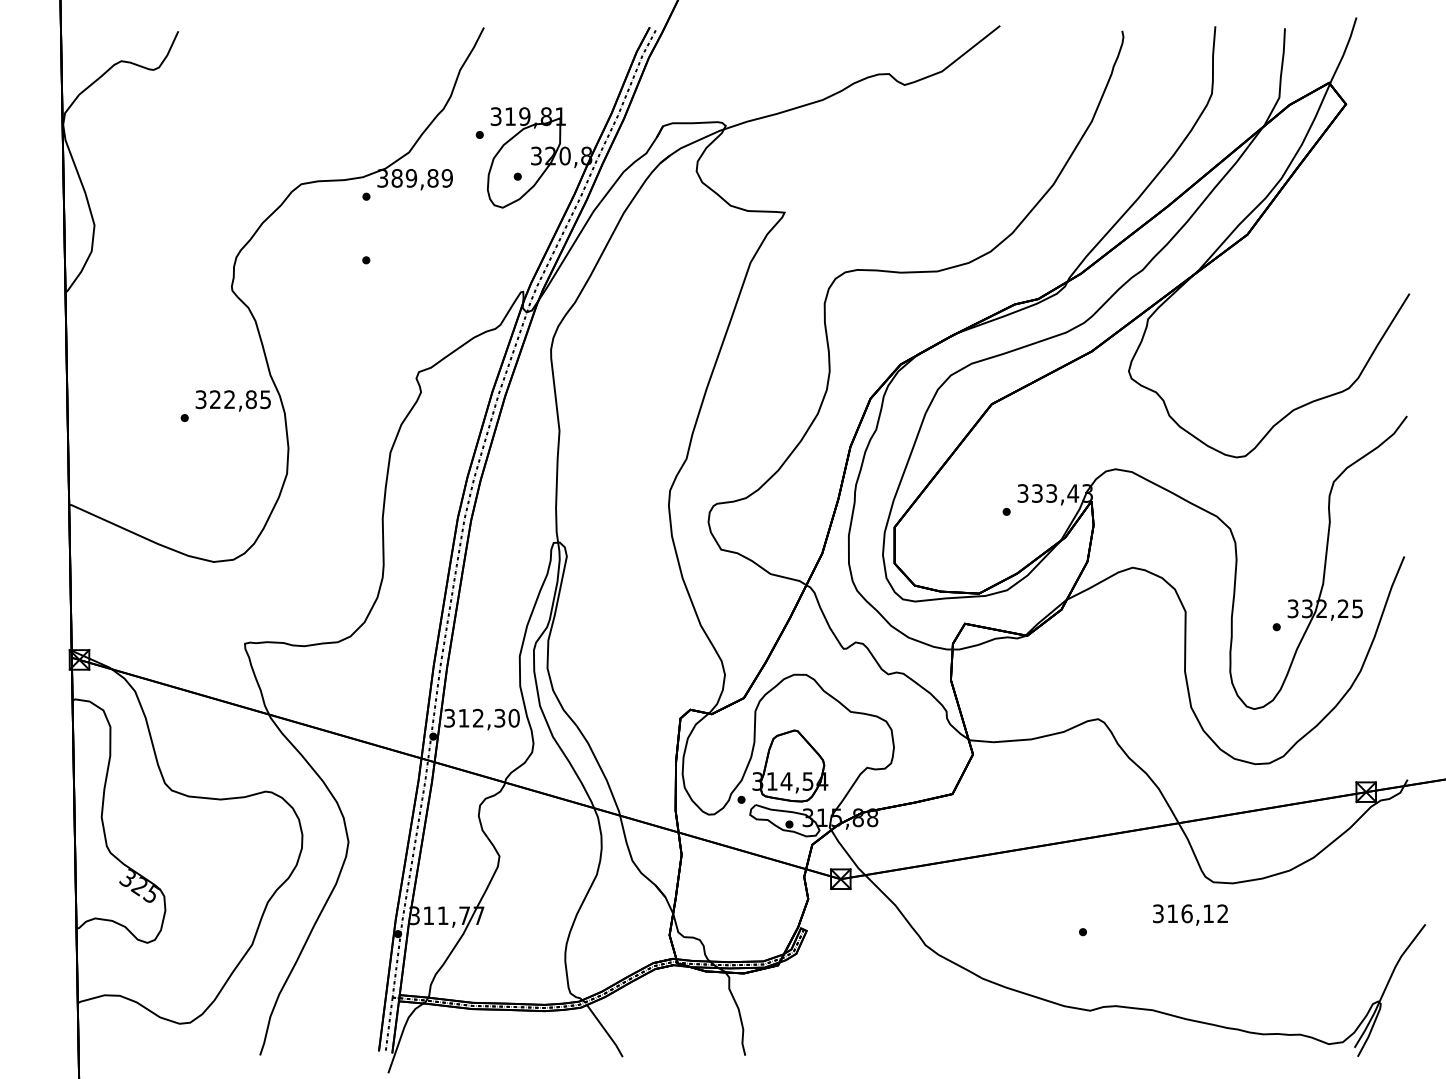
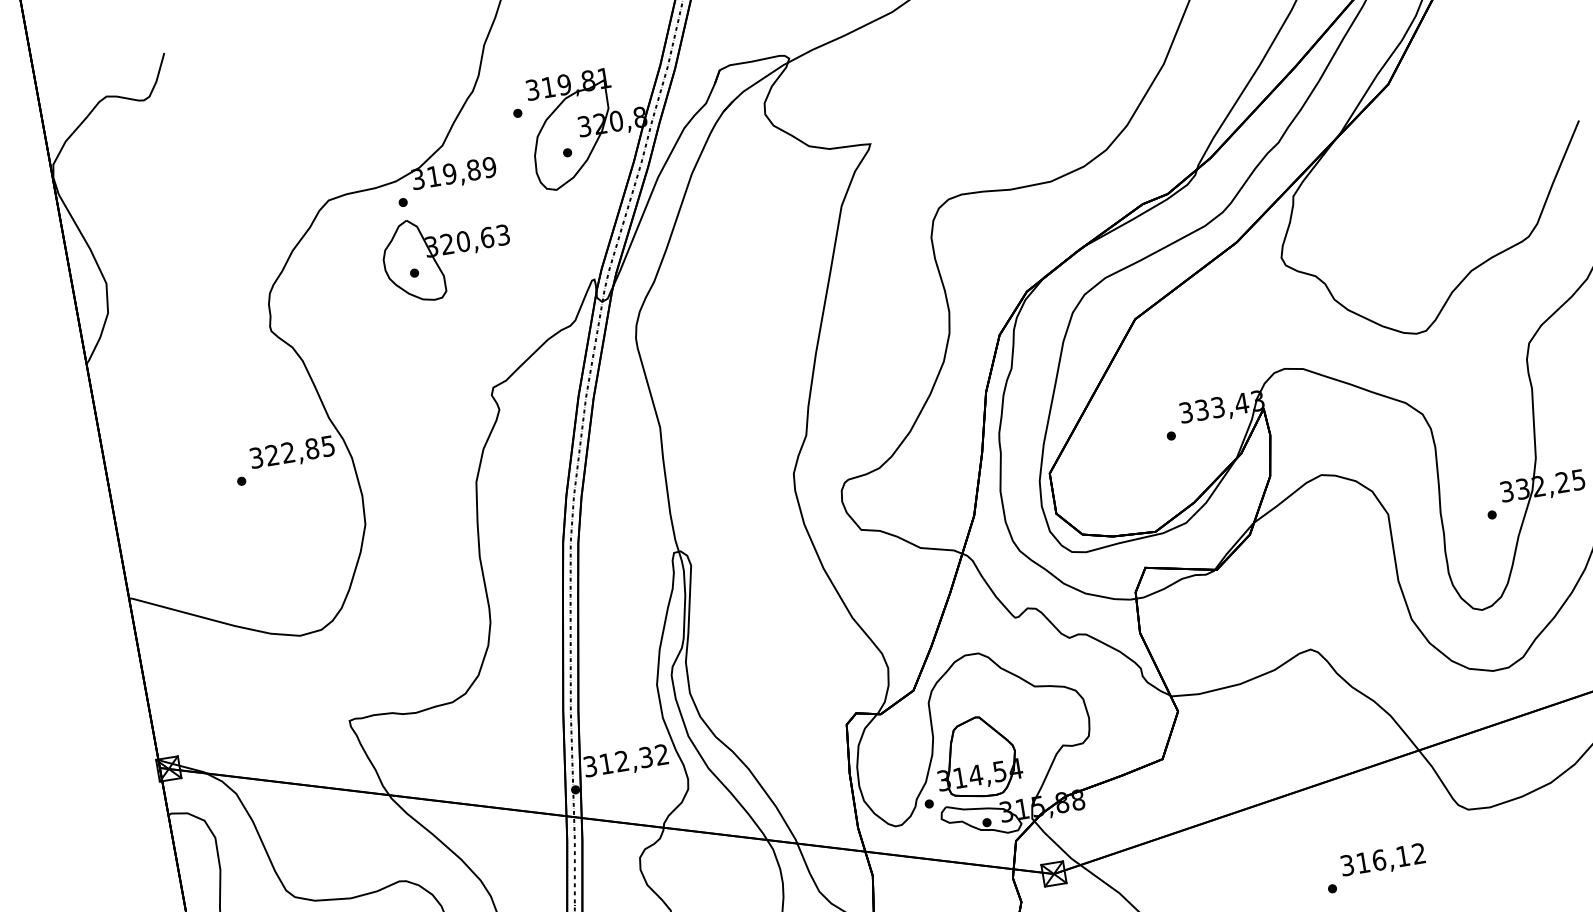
text: (396, 178) -> (433, 176), 389,89 -> 319,89
part: (397, 249) -> (447, 255), added
text: (513, 718) -> (661, 755), 312,30 -> 312,32
text: (1190, 914) -> (1383, 860), moved

